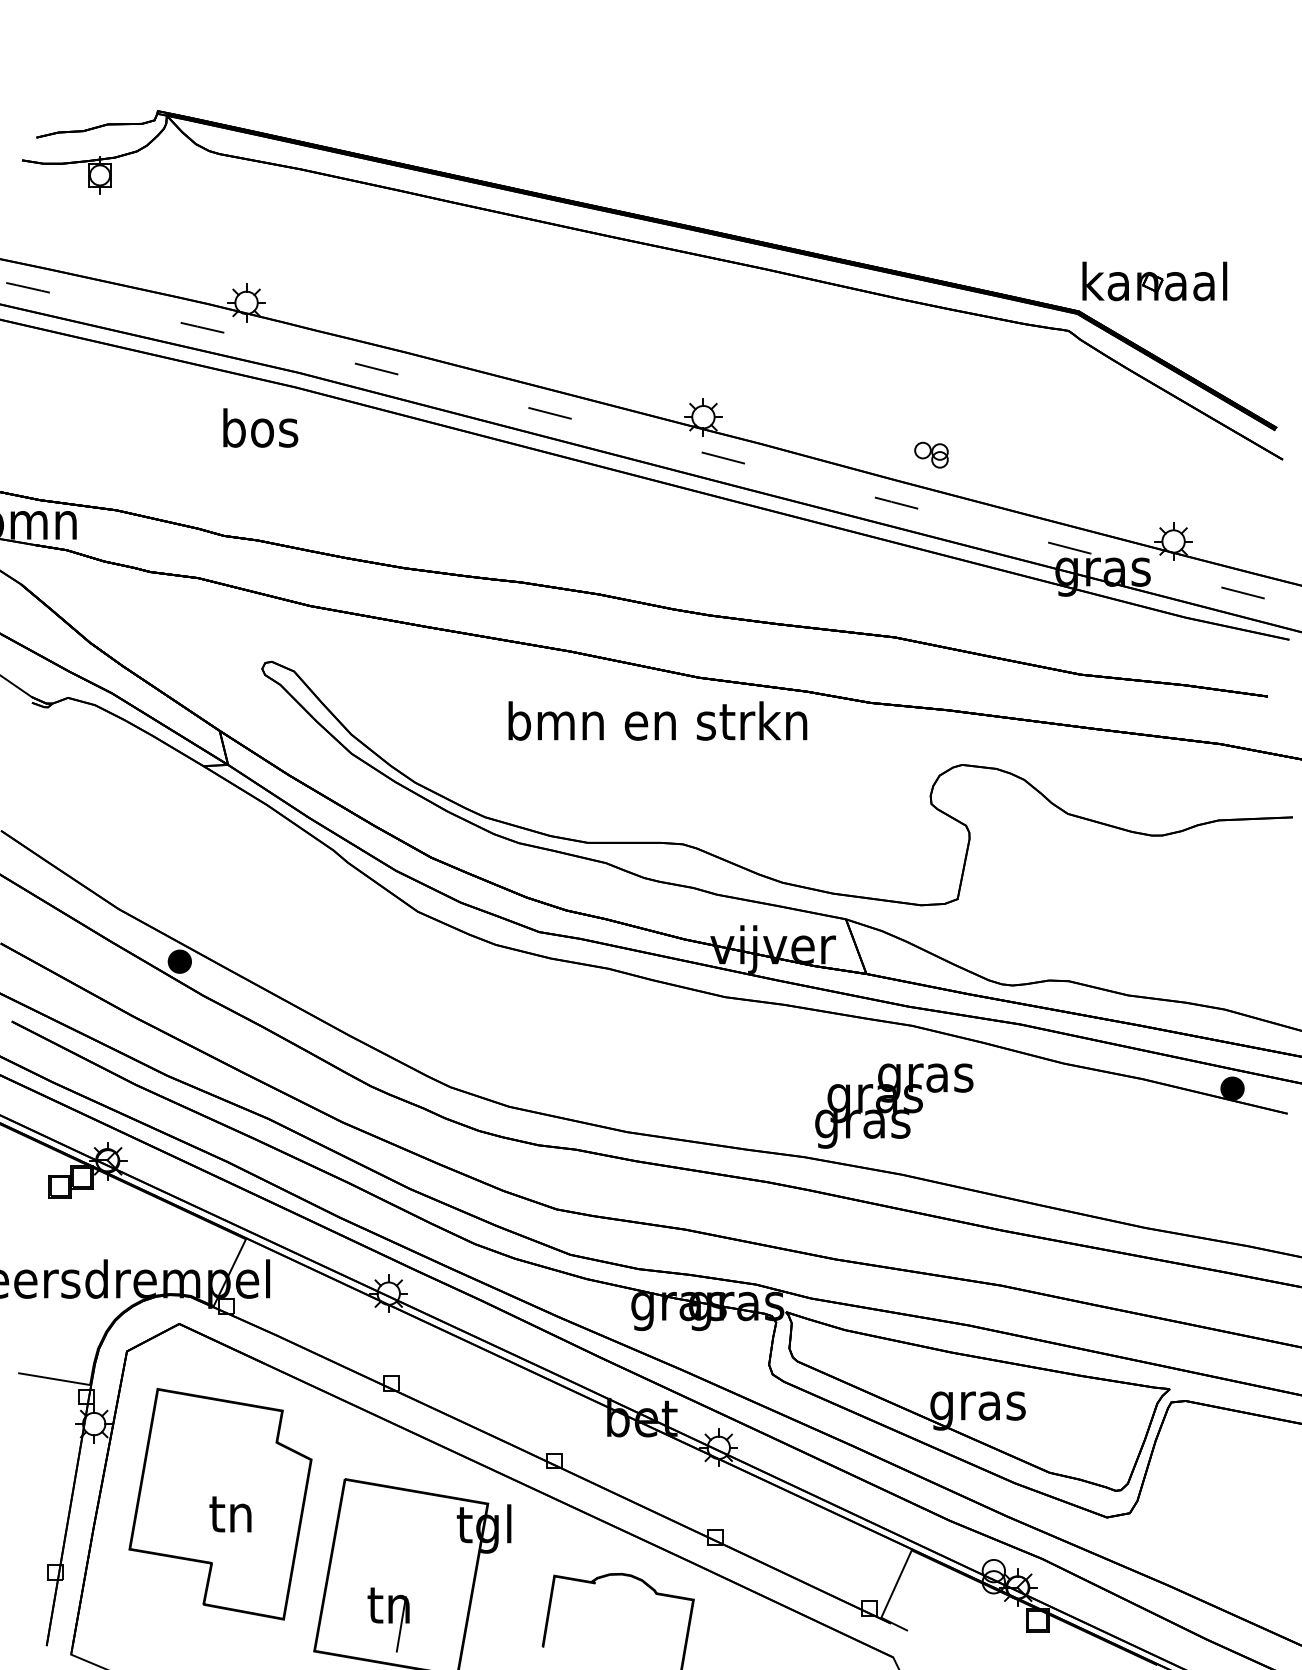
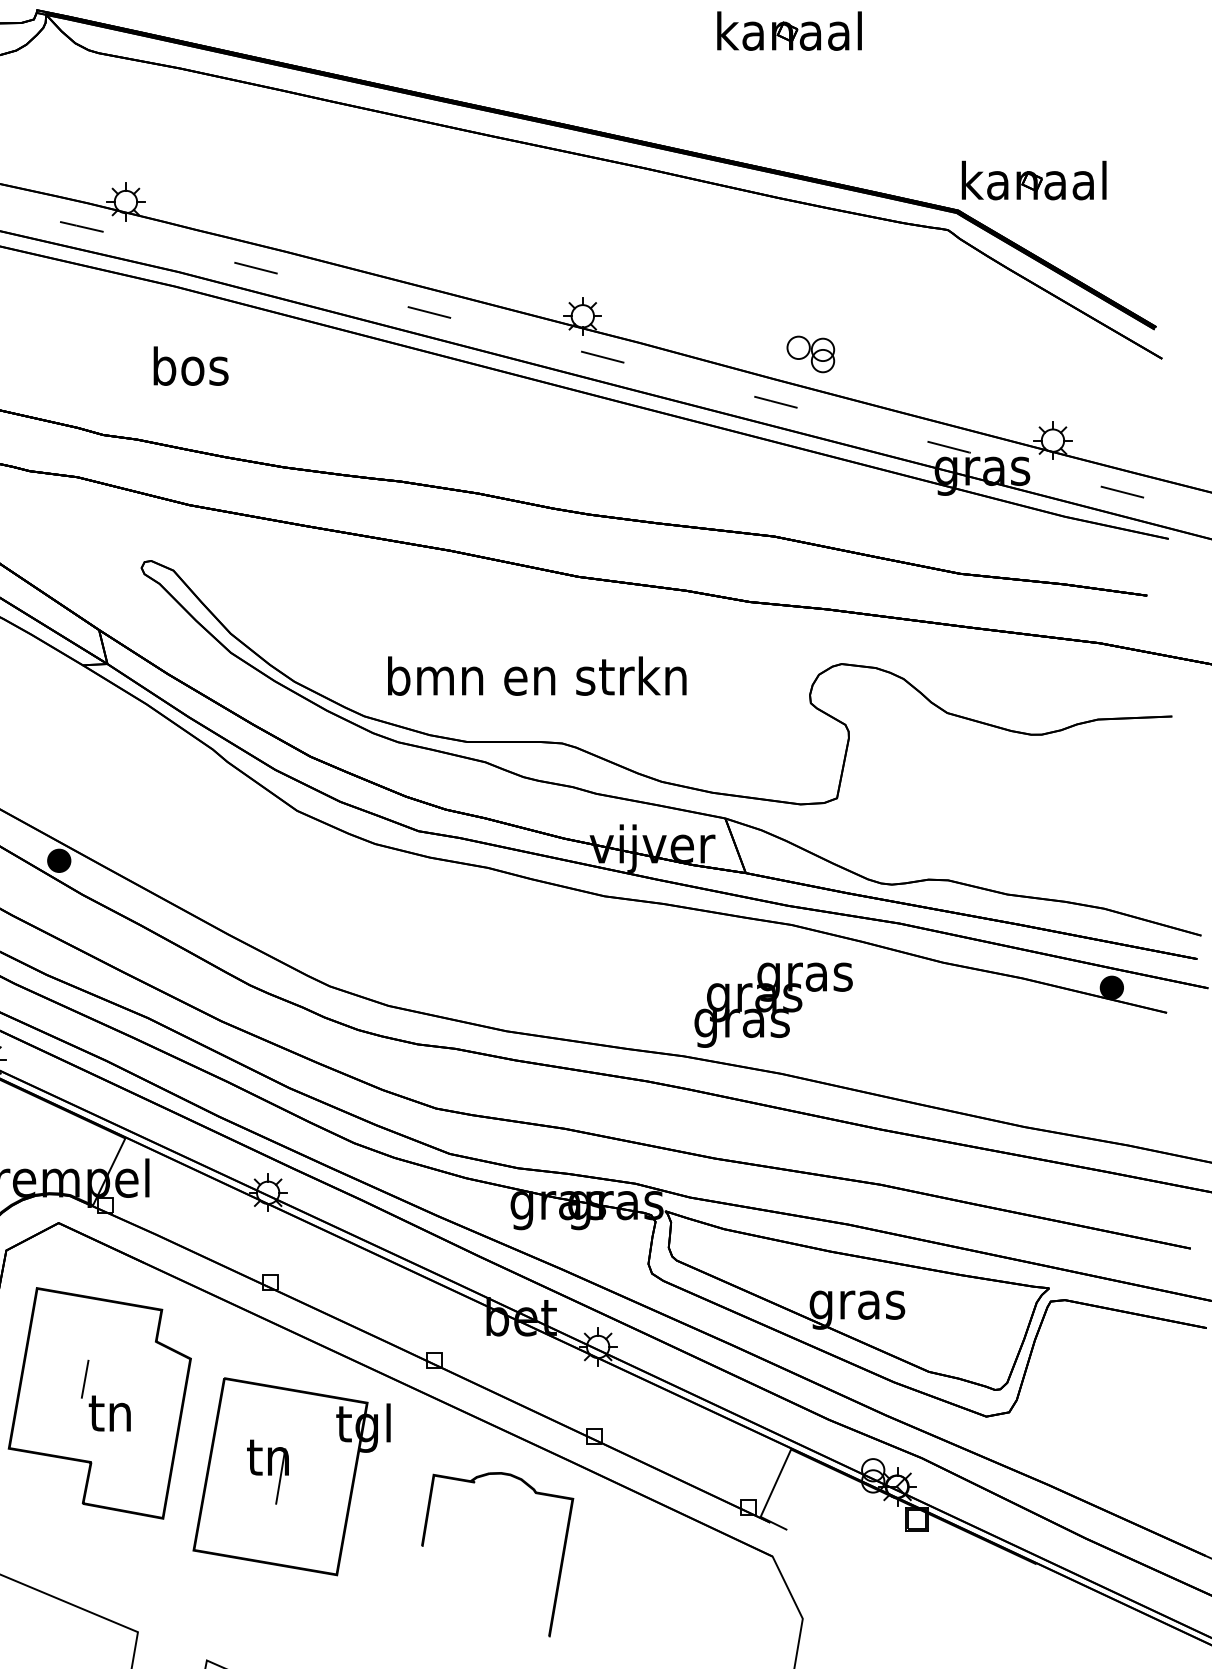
part: (909, 131) -> (788, 30), added
text: (260, 427) -> (190, 365), moved
part: (931, 454) -> (810, 353), size x1.43
text: (657, 720) -> (536, 675), moved
line: (205, 1479) -> (84, 1378), added
part: (388, 1619) -> (267, 1471), moved

